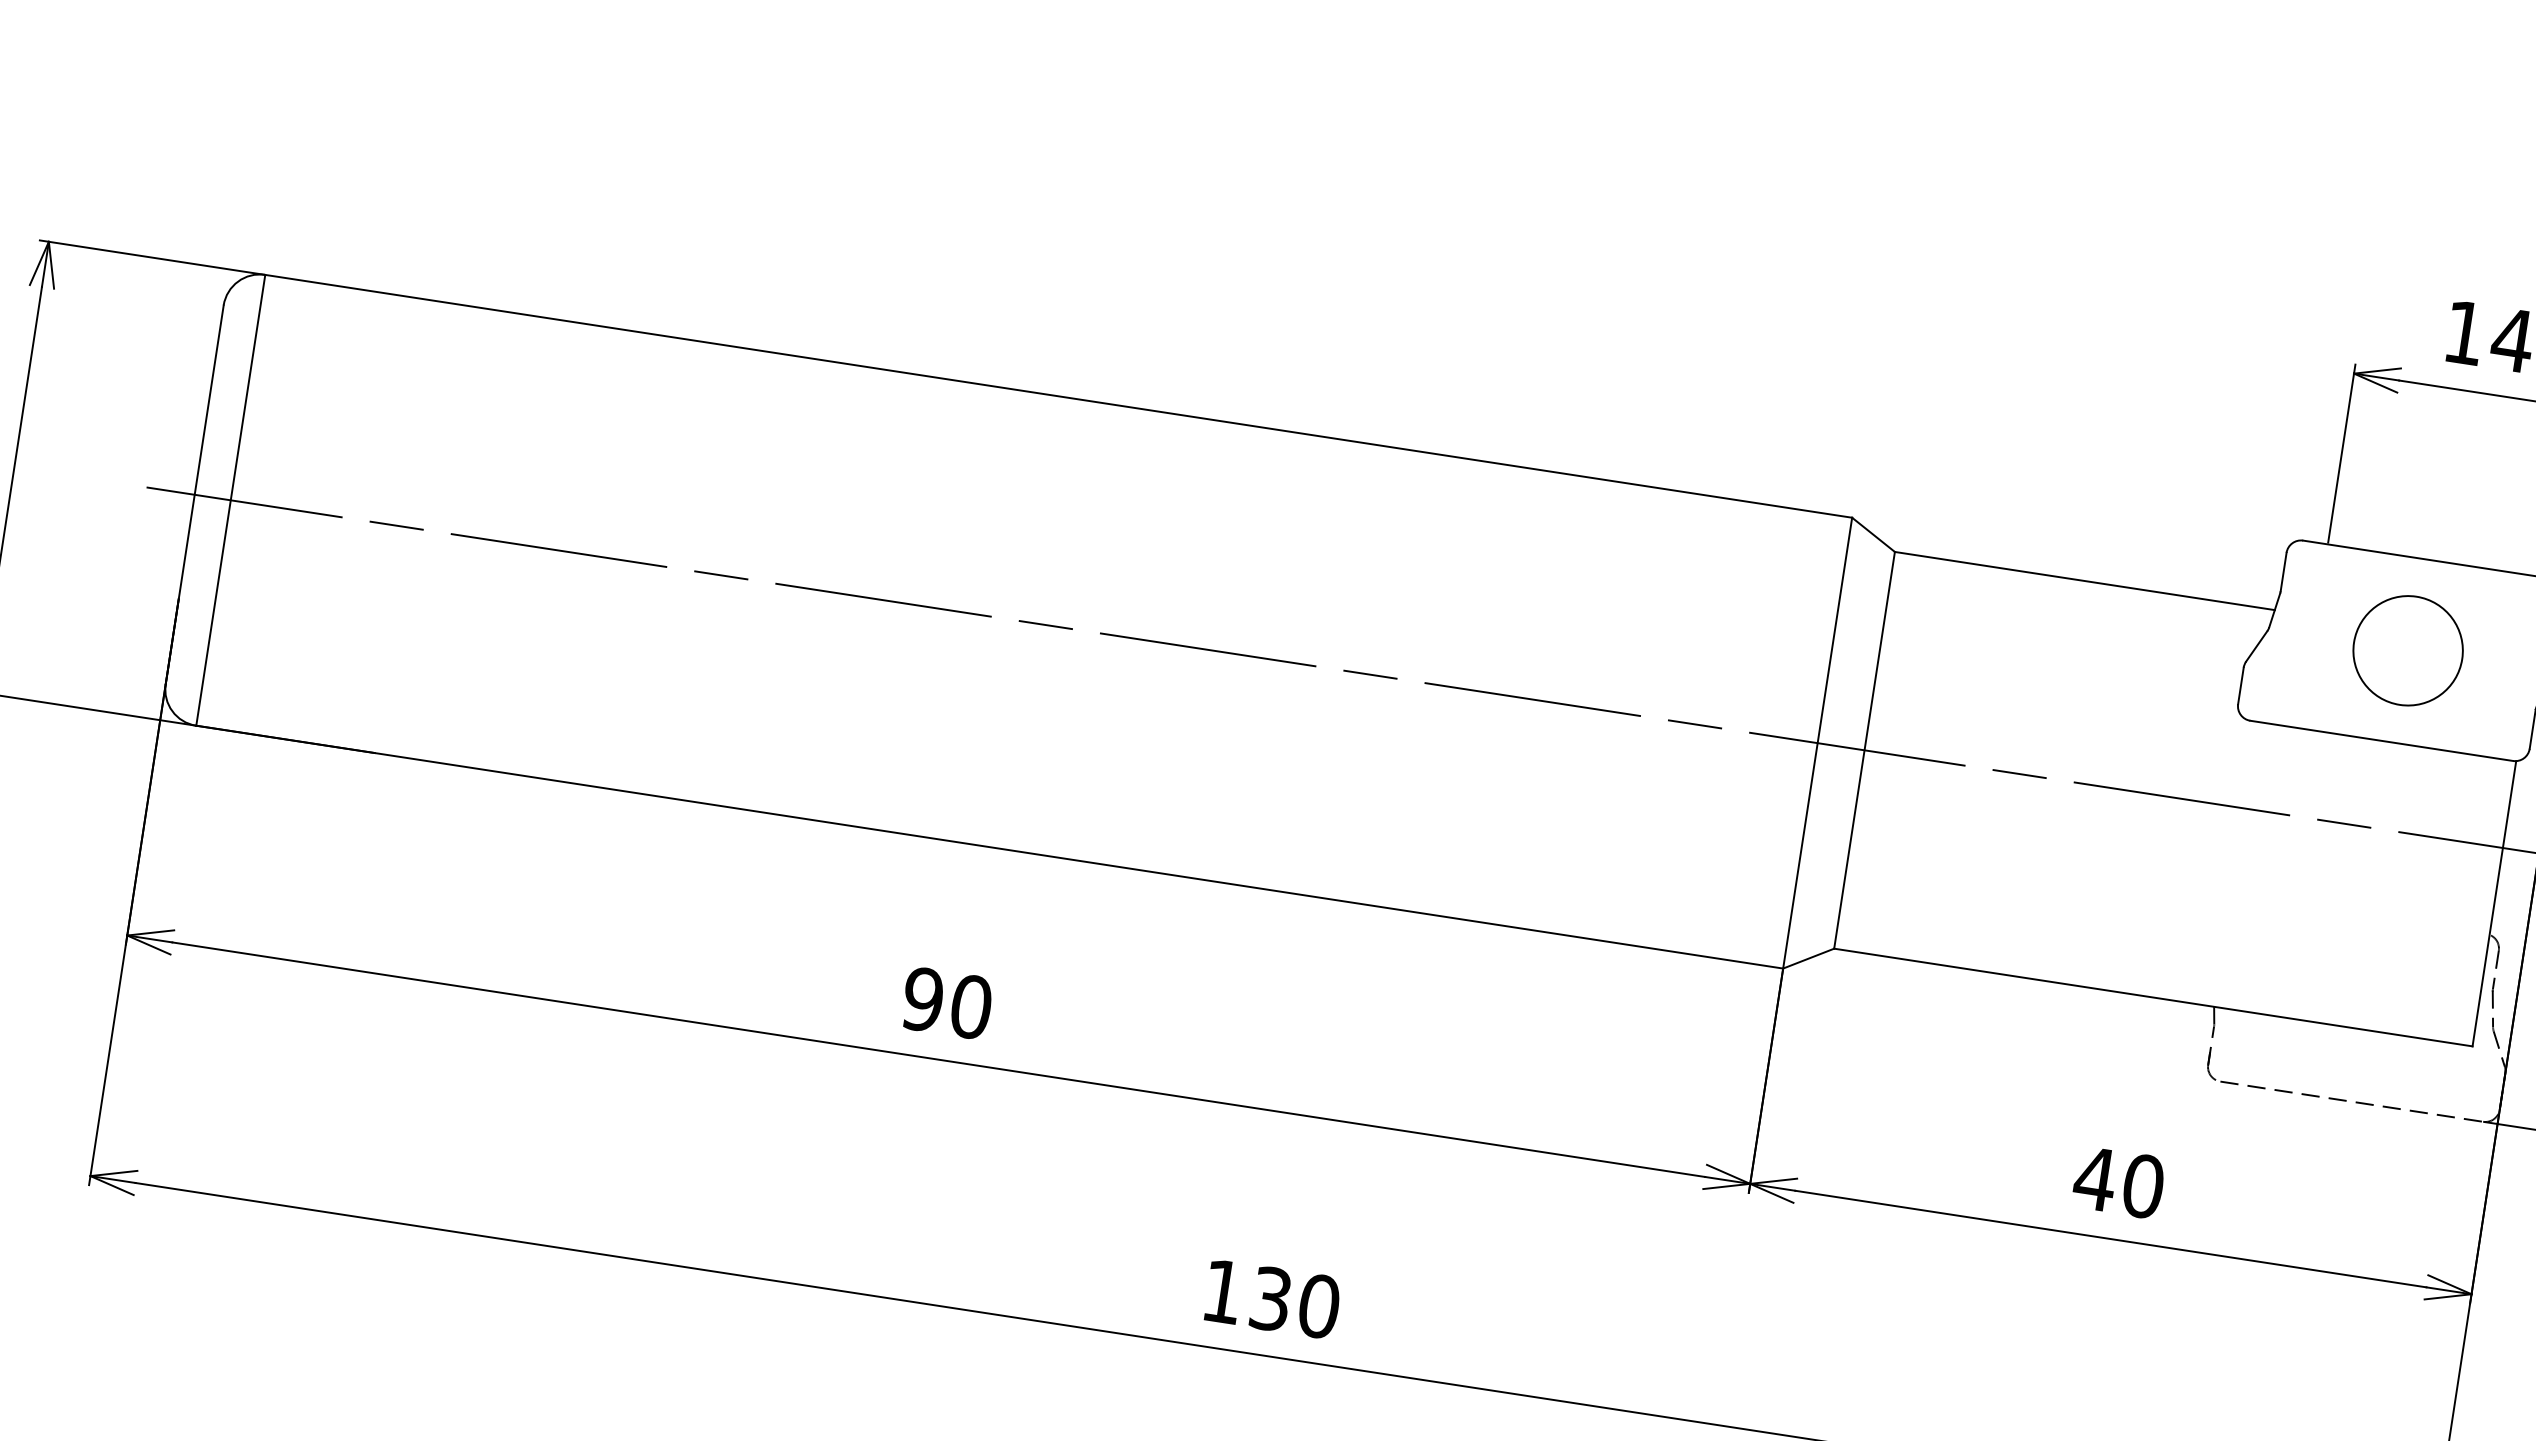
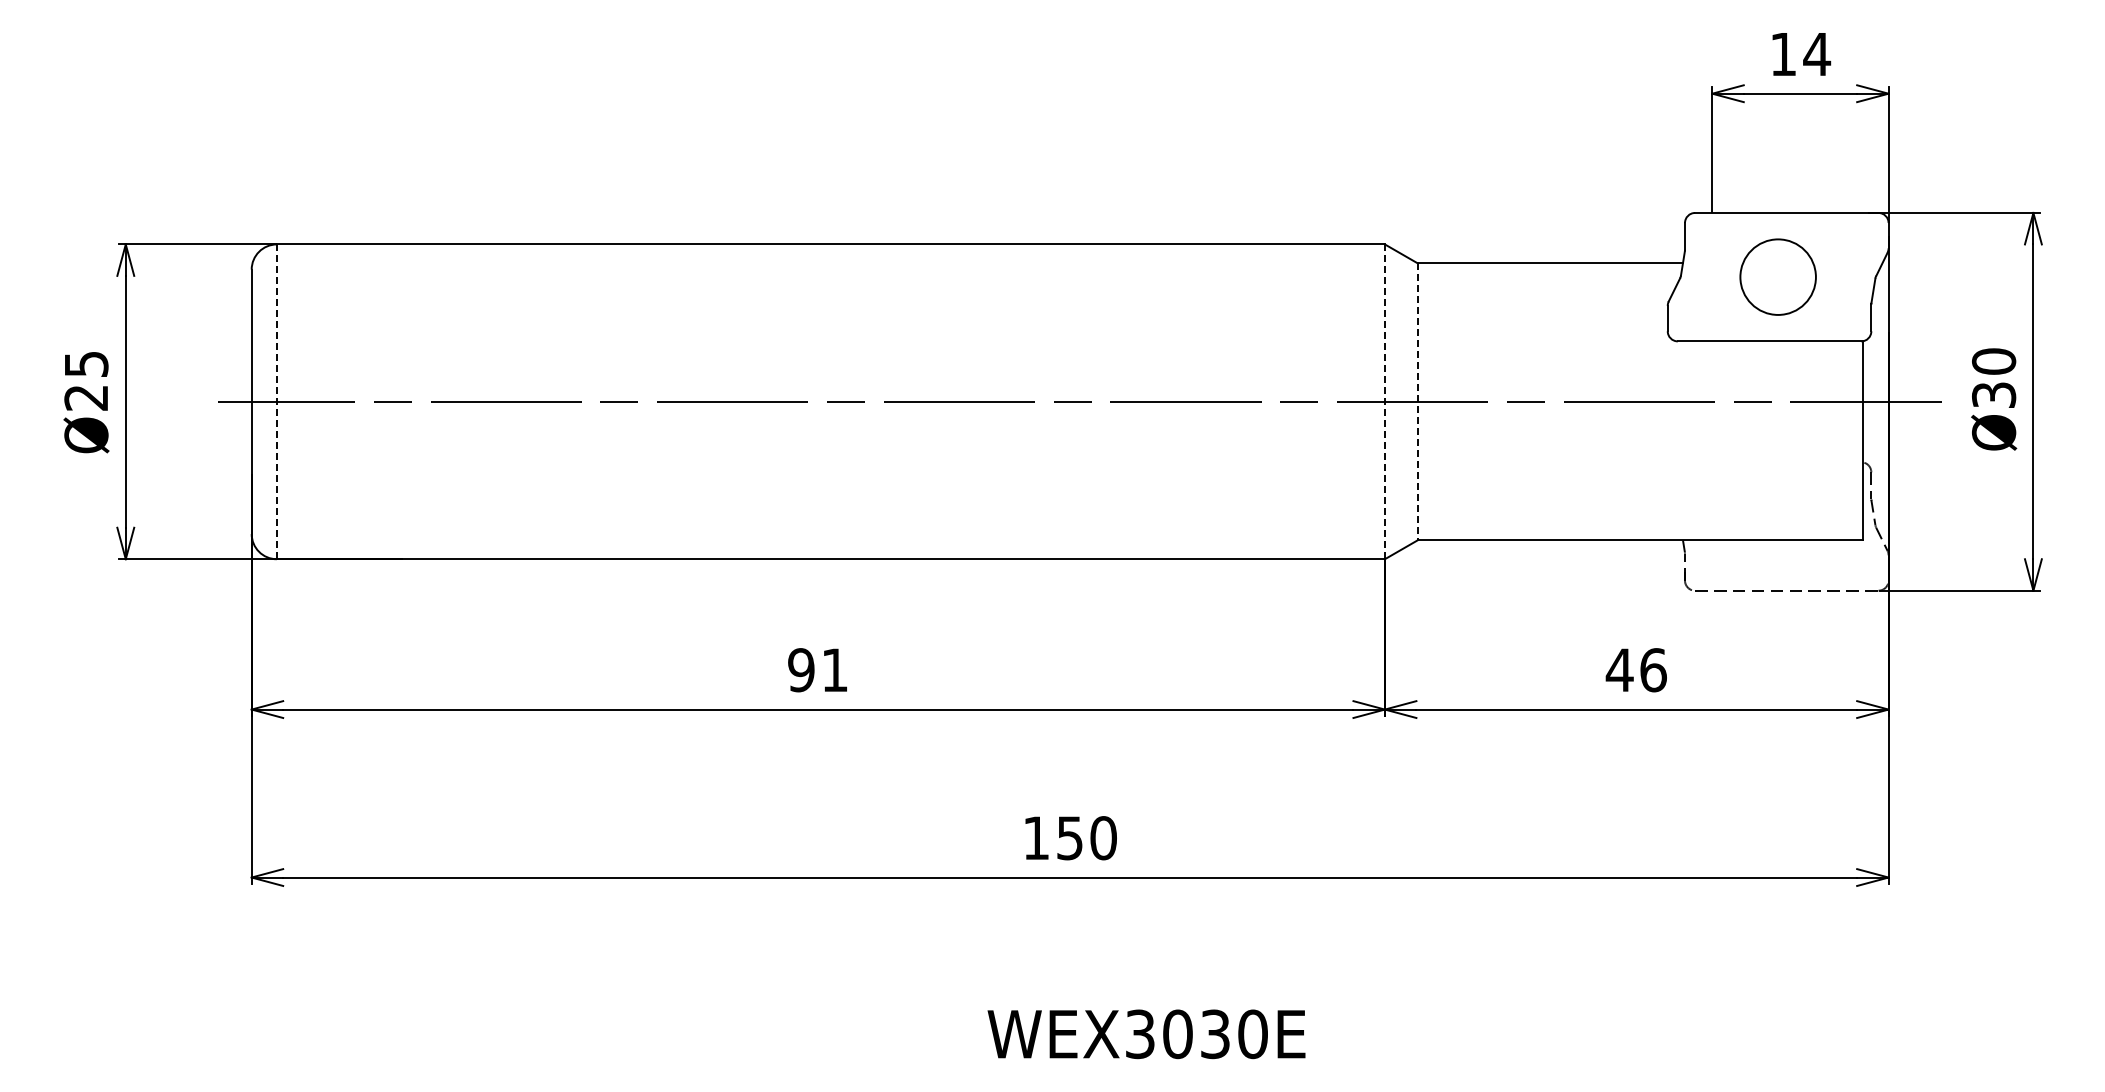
line: (230, 501) -> (276, 402), solid -> dashed
line: (1816, 744) -> (1384, 402), solid -> dashed
line: (1864, 749) -> (1417, 401), solid -> dashed
text: (970, 1007) -> (834, 670), 90 -> 91
text: (2143, 1186) -> (1653, 670), 40 -> 46
text: (1270, 1297) -> (1069, 837), 130 -> 150

